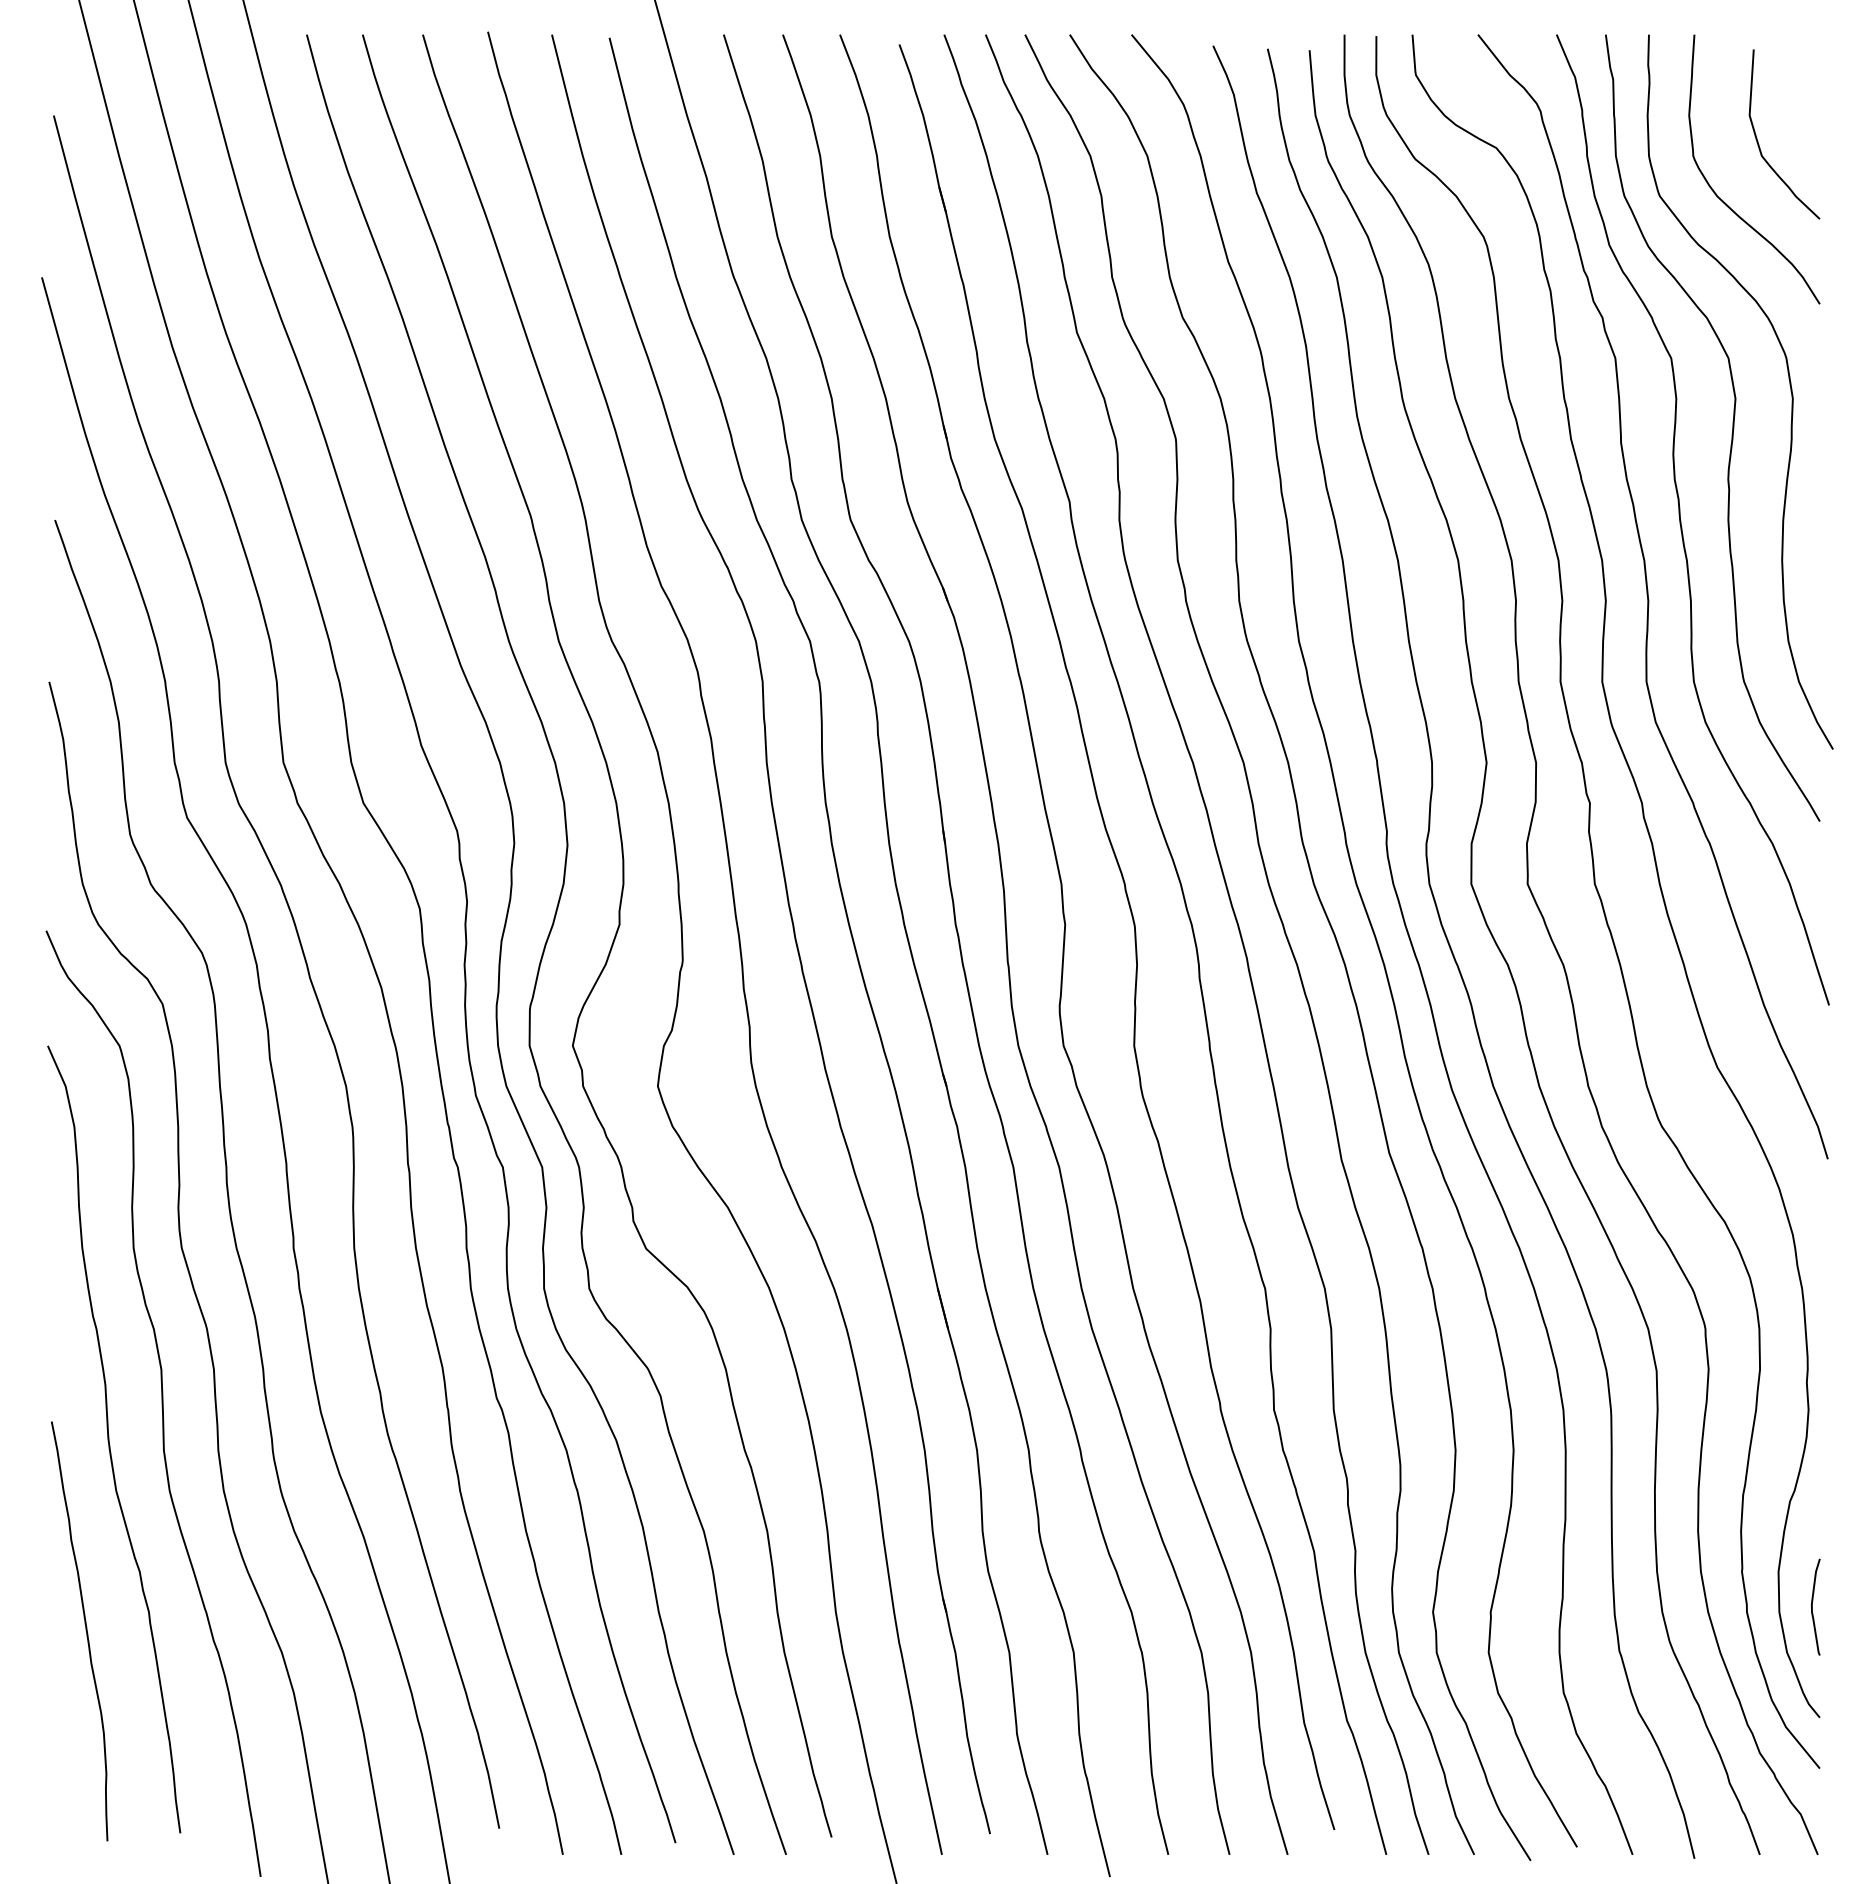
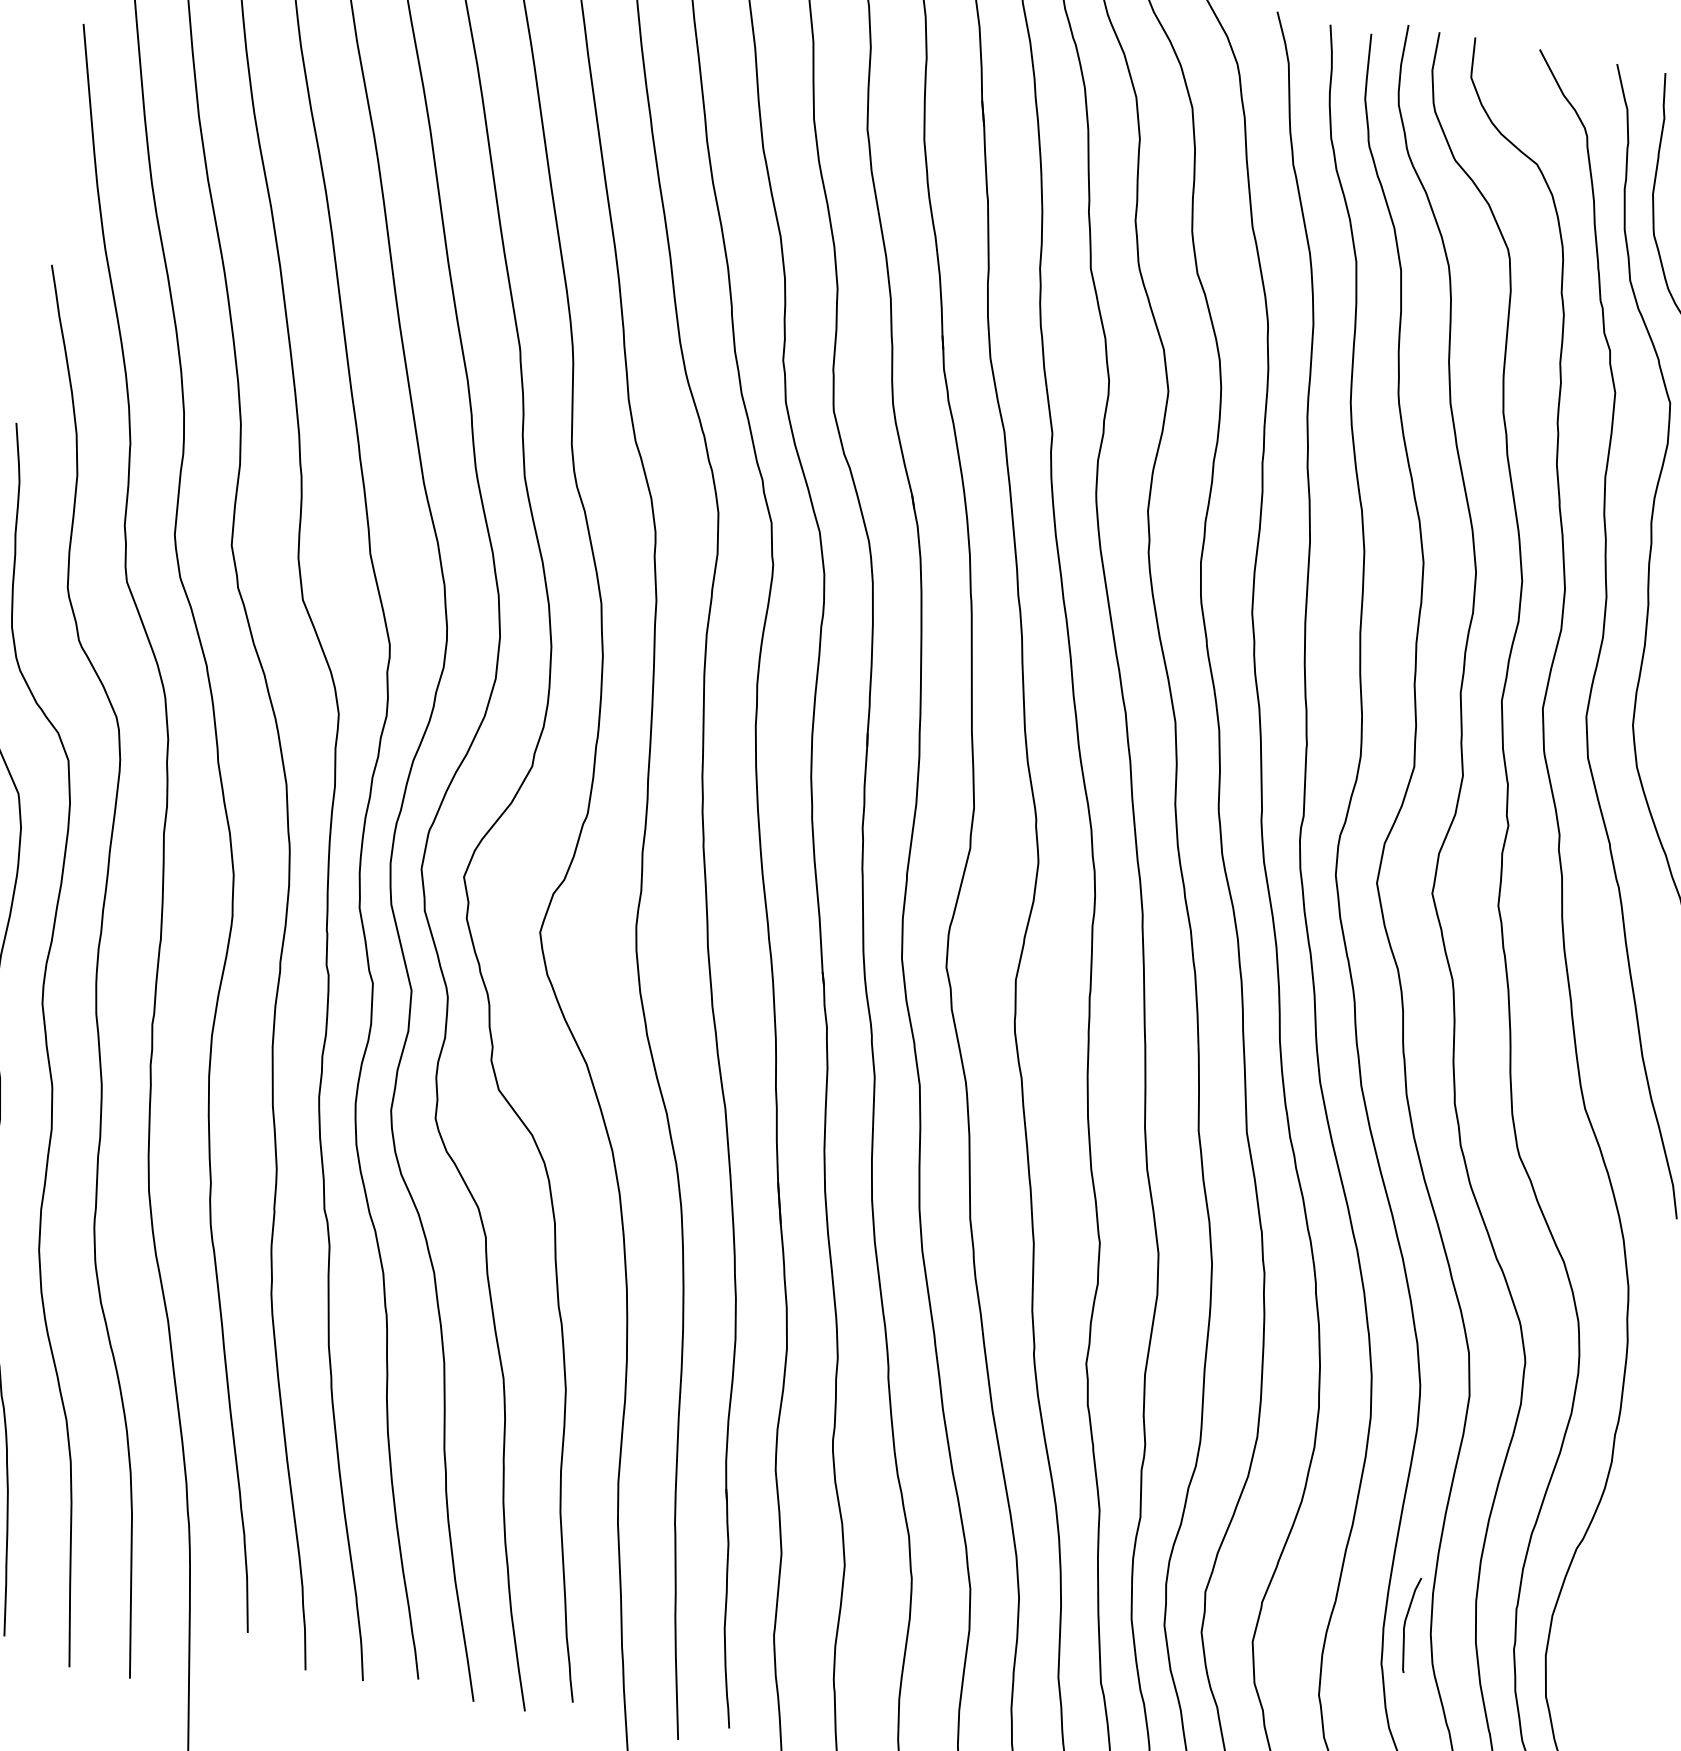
curve: (1812, 1606) -> (1405, 1623), moved

